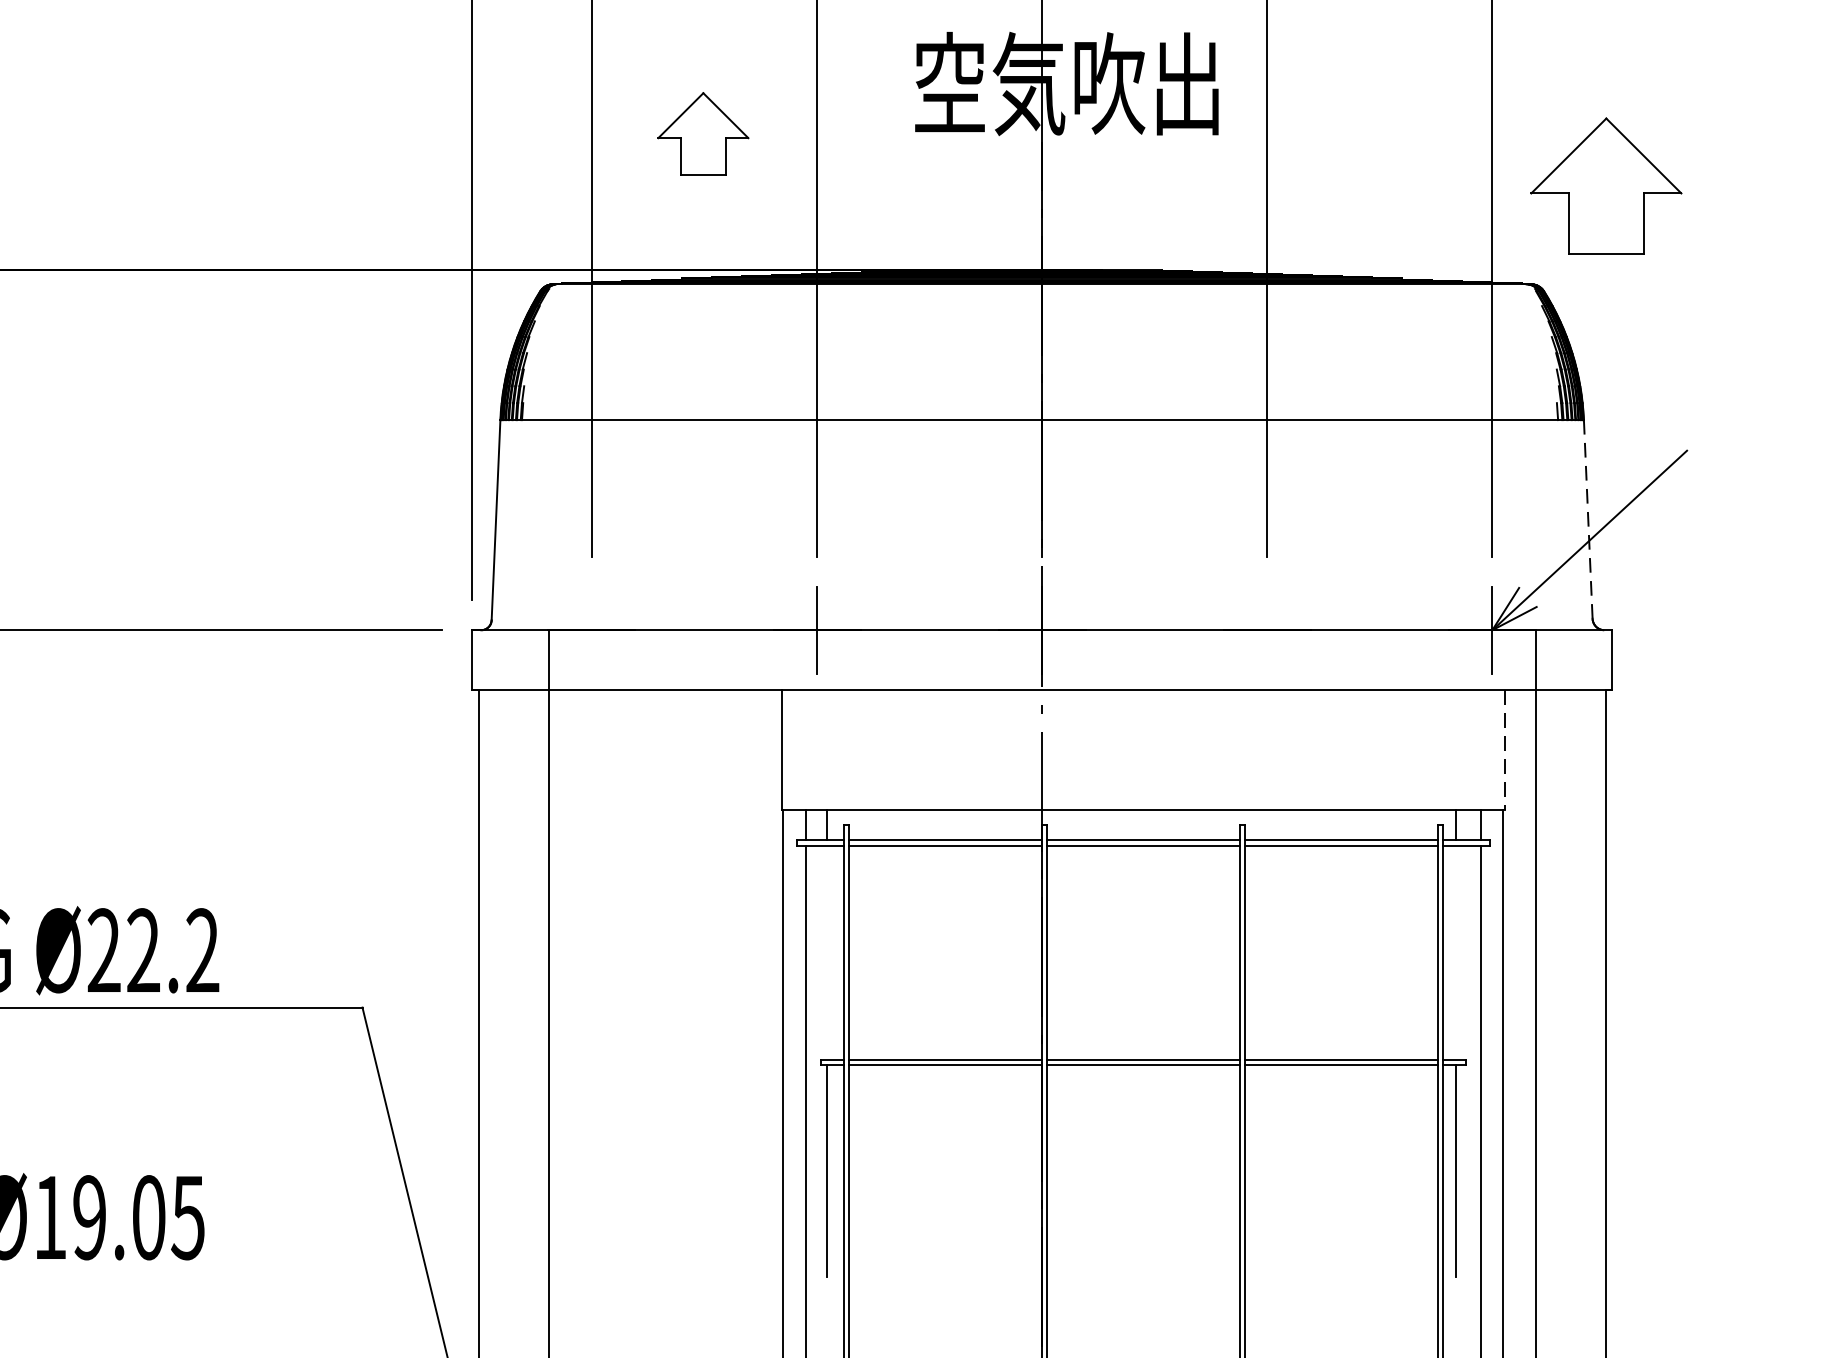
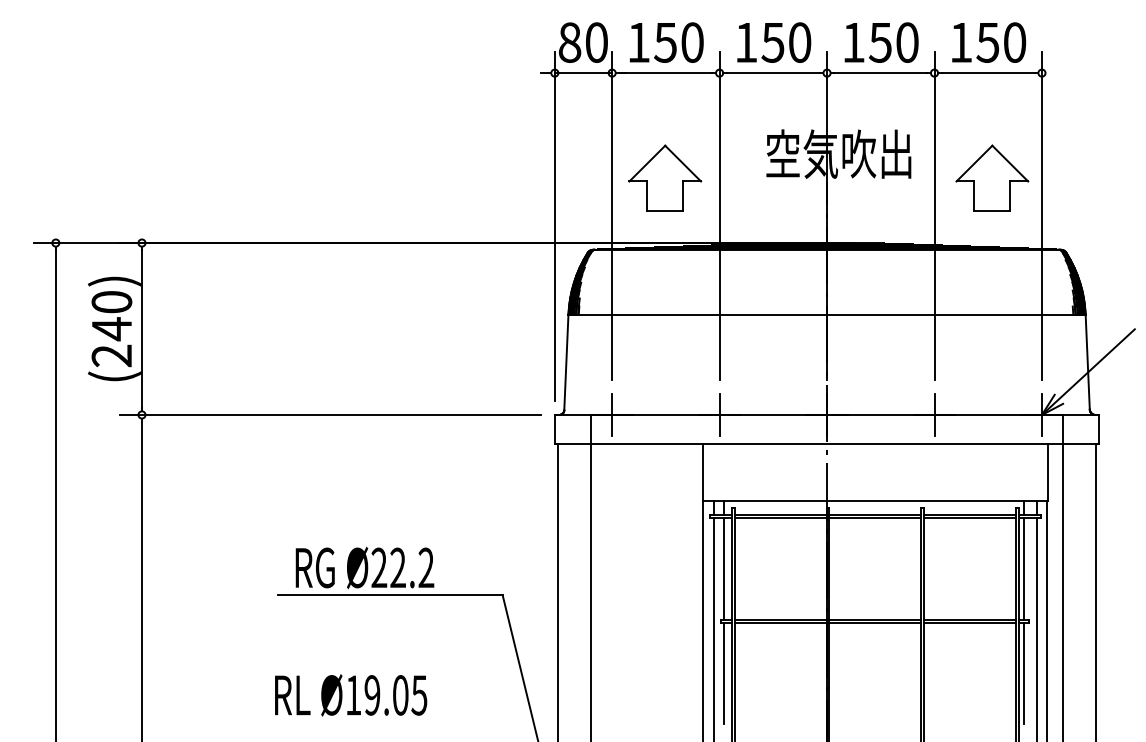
part: (703, 132) -> (665, 177), size x1.67
part: (1606, 185) -> (992, 177), moved
line: (1587, 518) -> (1087, 361), dashed -> solid
line: (592, 629) -> (612, 414), added
line: (1267, 629) -> (934, 414), added
line: (1506, 750) -> (1048, 472), dashed -> solid
line: (827, 951) -> (724, 568), added
line: (1455, 951) -> (1024, 568), added

